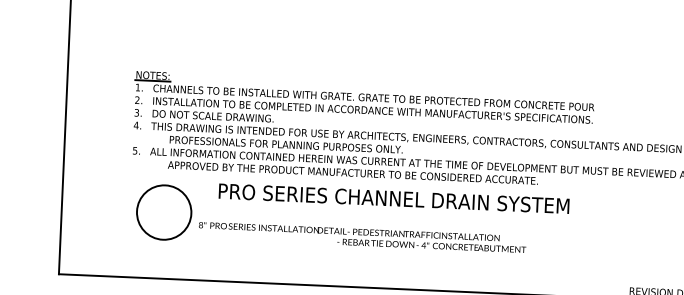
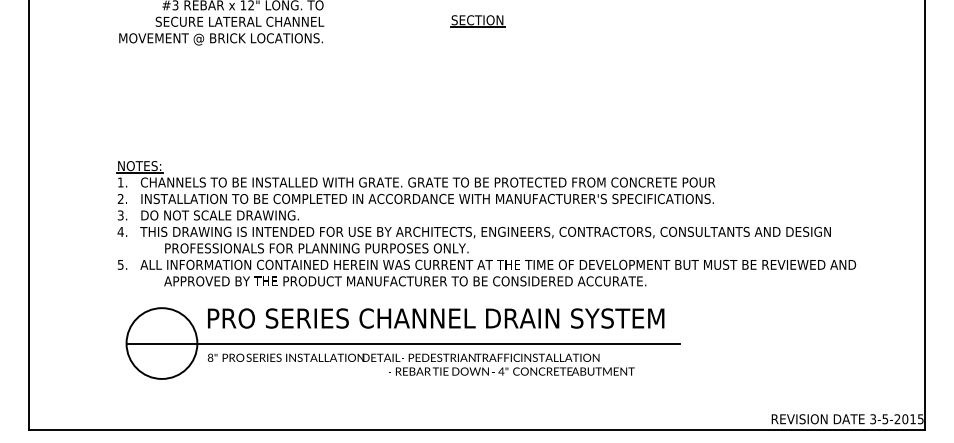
text: (394, 198) -> (436, 318), moved
line: (349, 220) -> (403, 343), added

